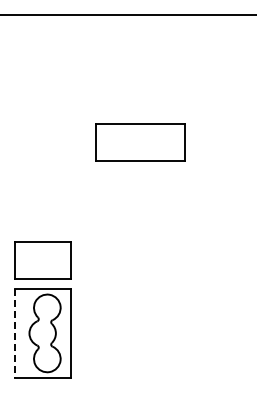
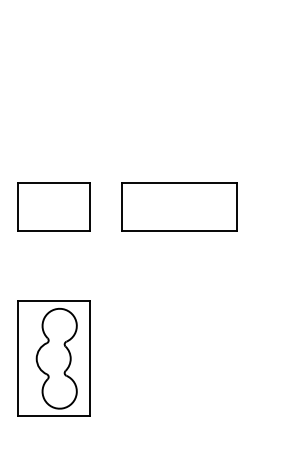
part: (140, 142) -> (179, 207), moved
part: (42, 260) -> (53, 207), moved
line: (14, 333) -> (17, 358), dashed -> solid

